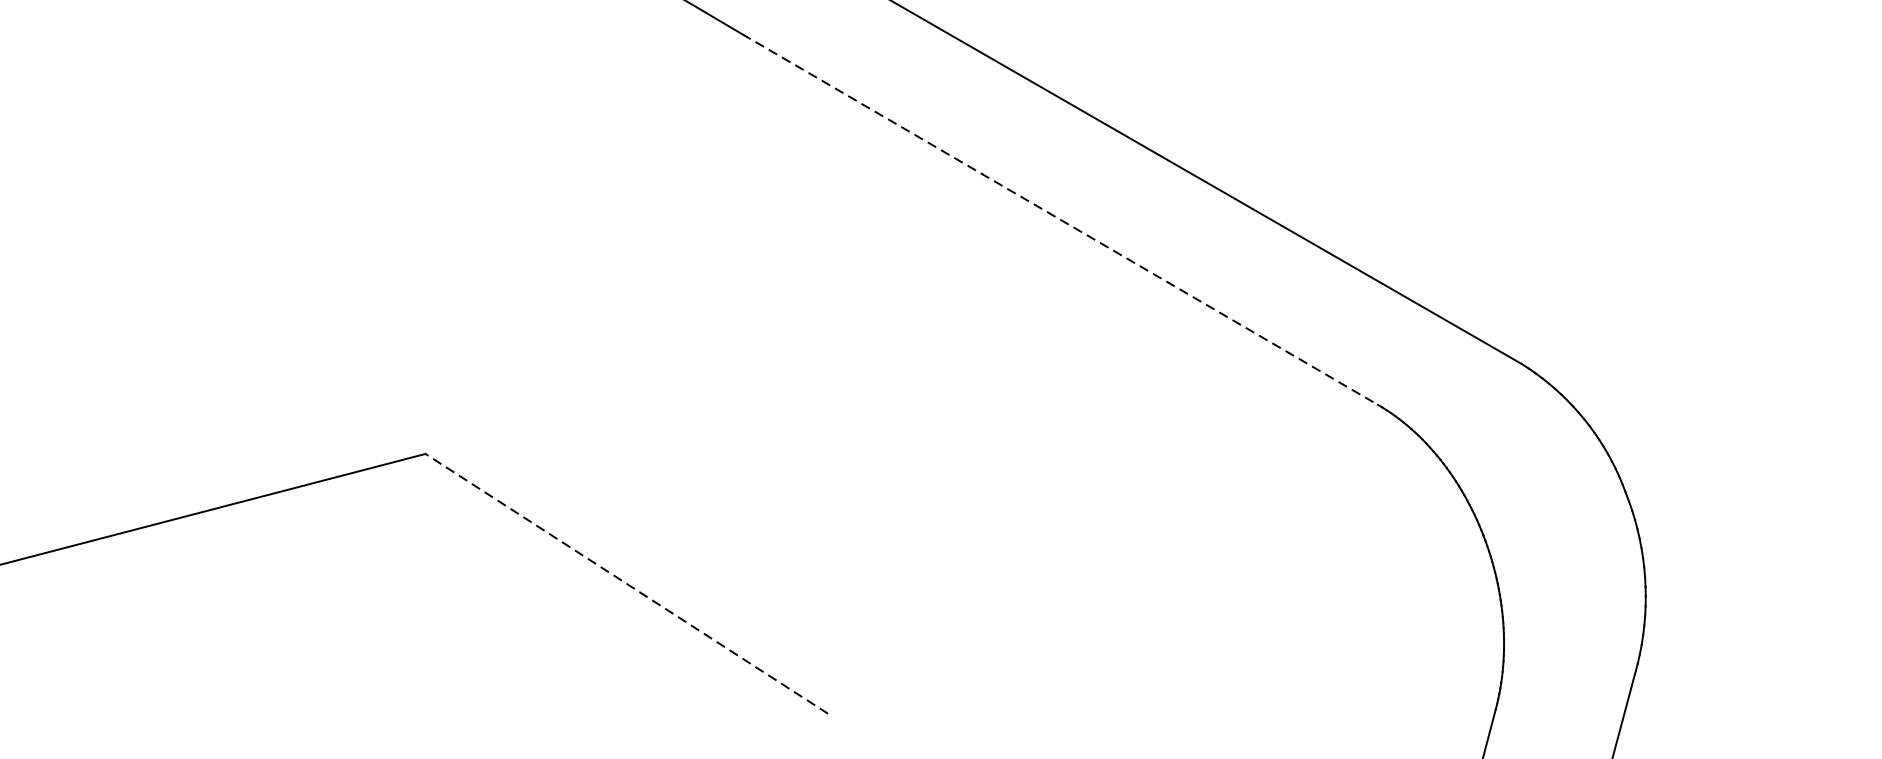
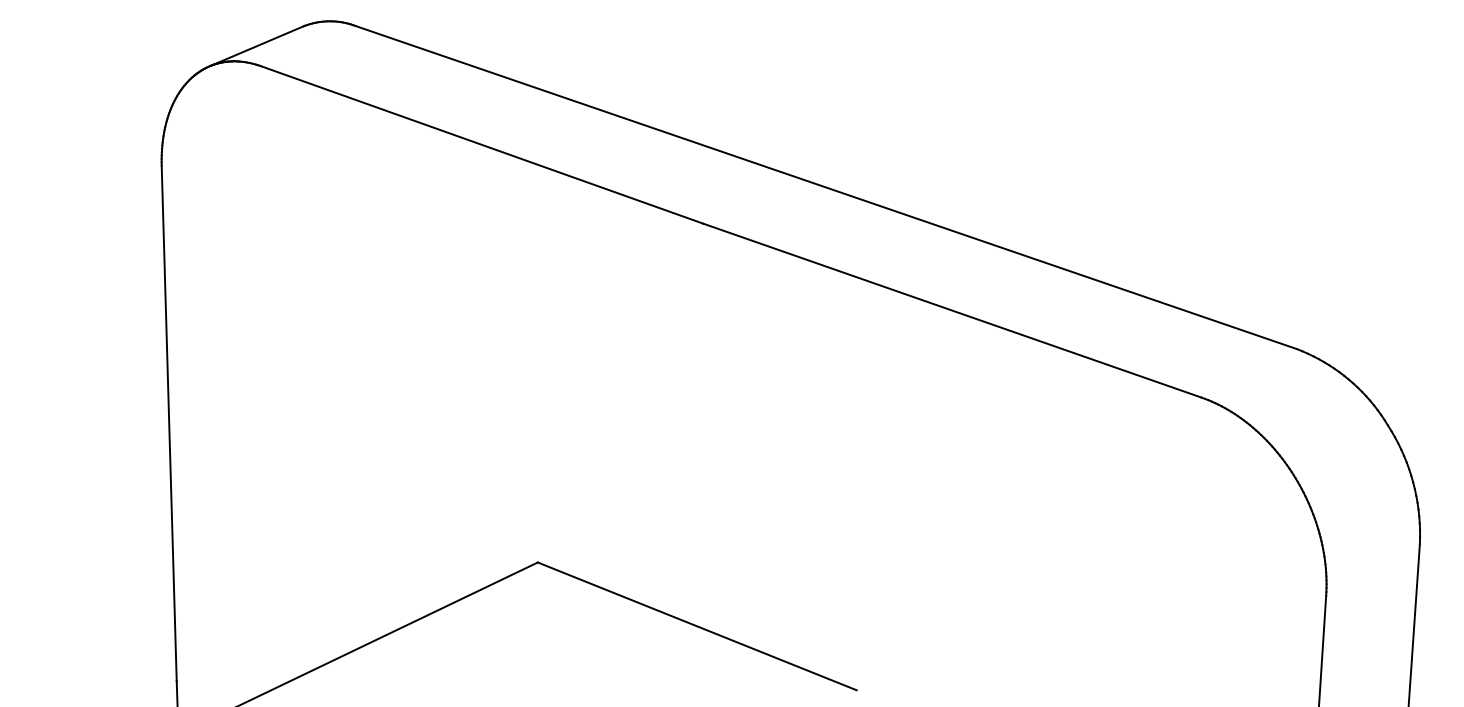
line: (1060, 219) -> (952, 310), dashed -> solid
line: (627, 584) -> (697, 626), dashed -> solid

